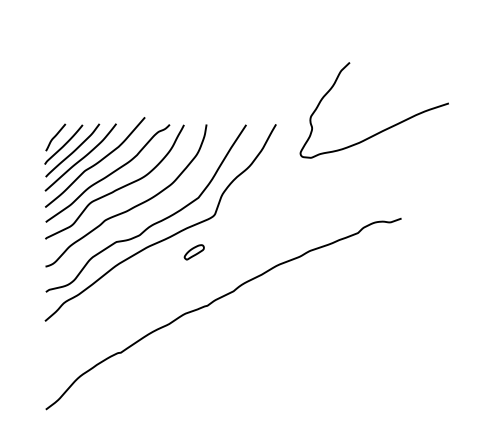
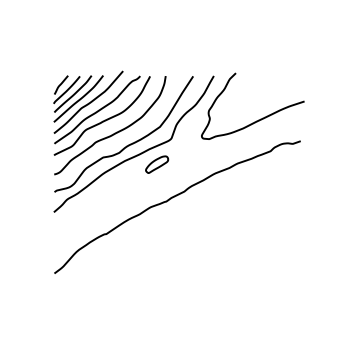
curve: (382, 129) -> (258, 119), moved
part: (194, 252) -> (157, 164), size x1.67

